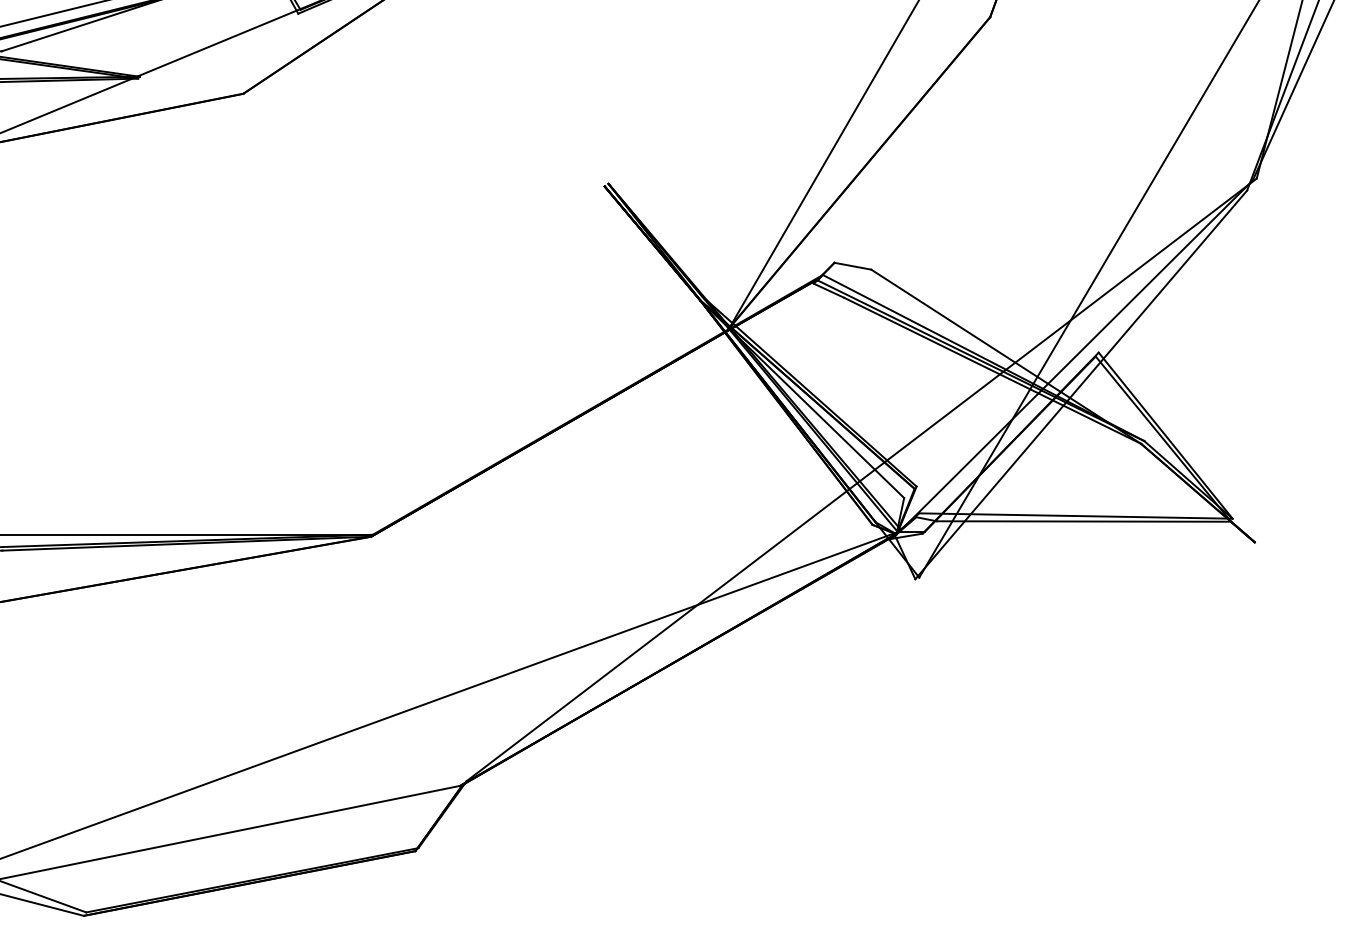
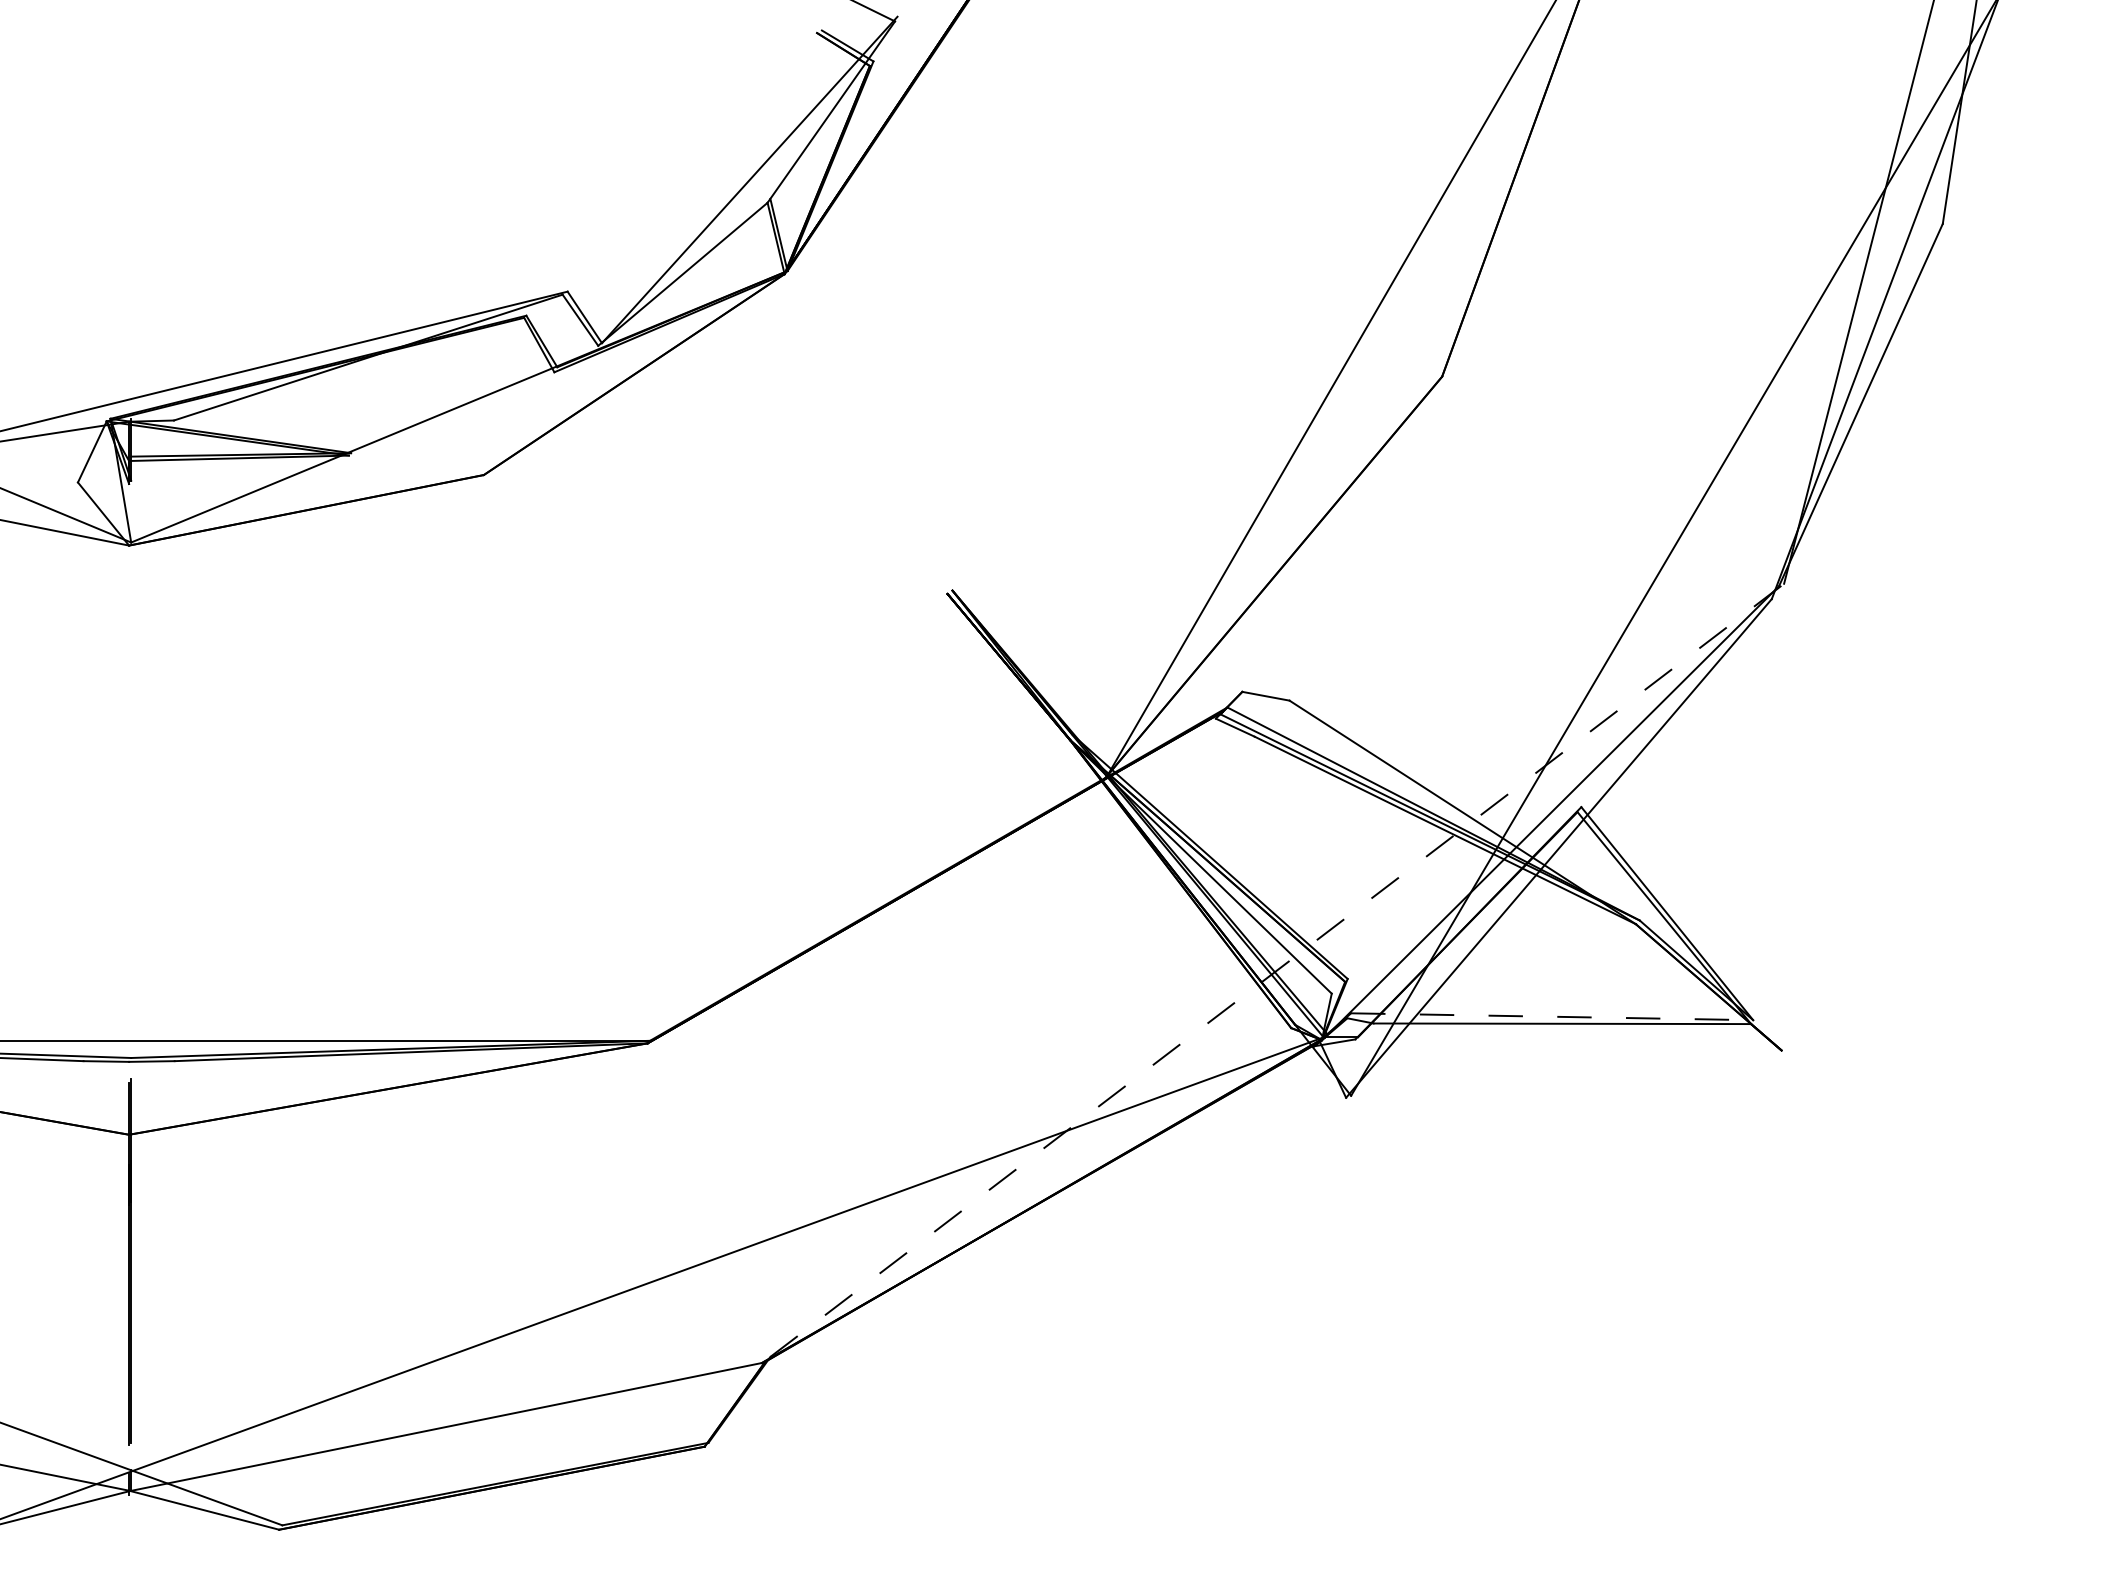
line: (861, 479) -> (1277, 970), solid -> dashed
line: (1076, 515) -> (1552, 1016), solid -> dashed

